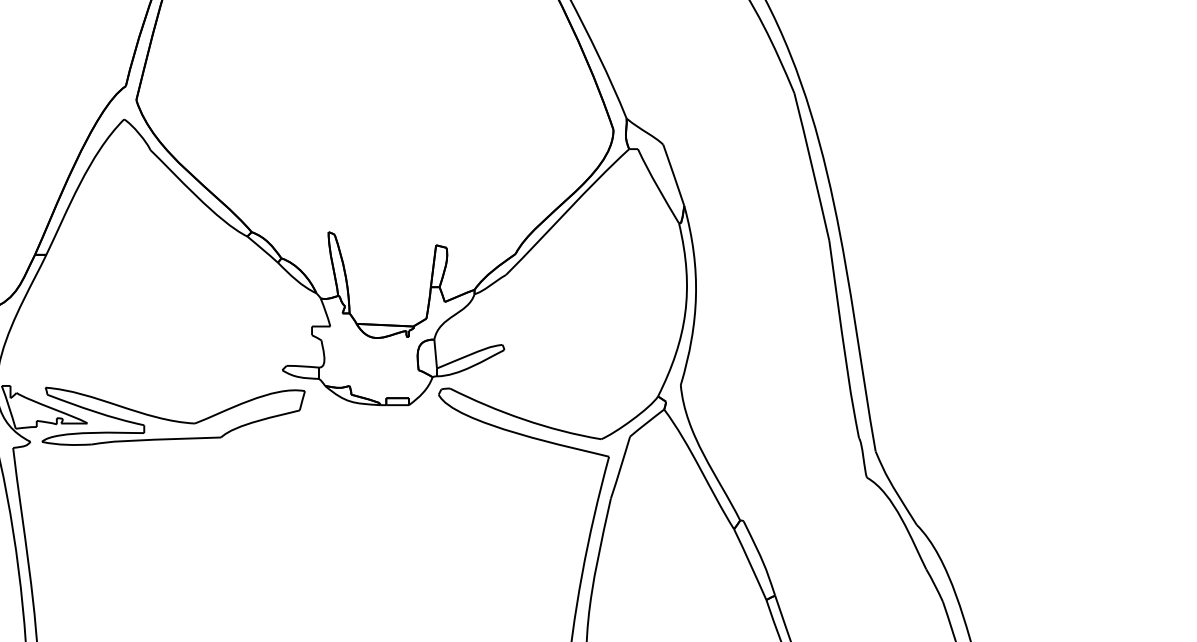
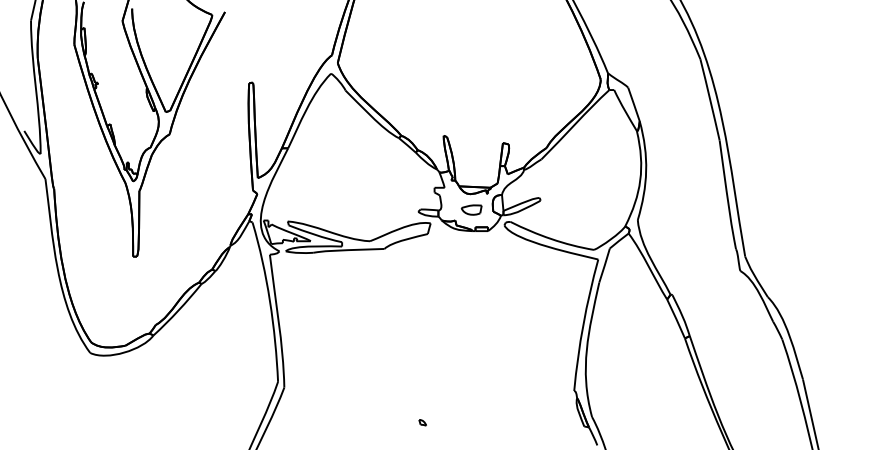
part: (379, 365) -> (471, 209), added

